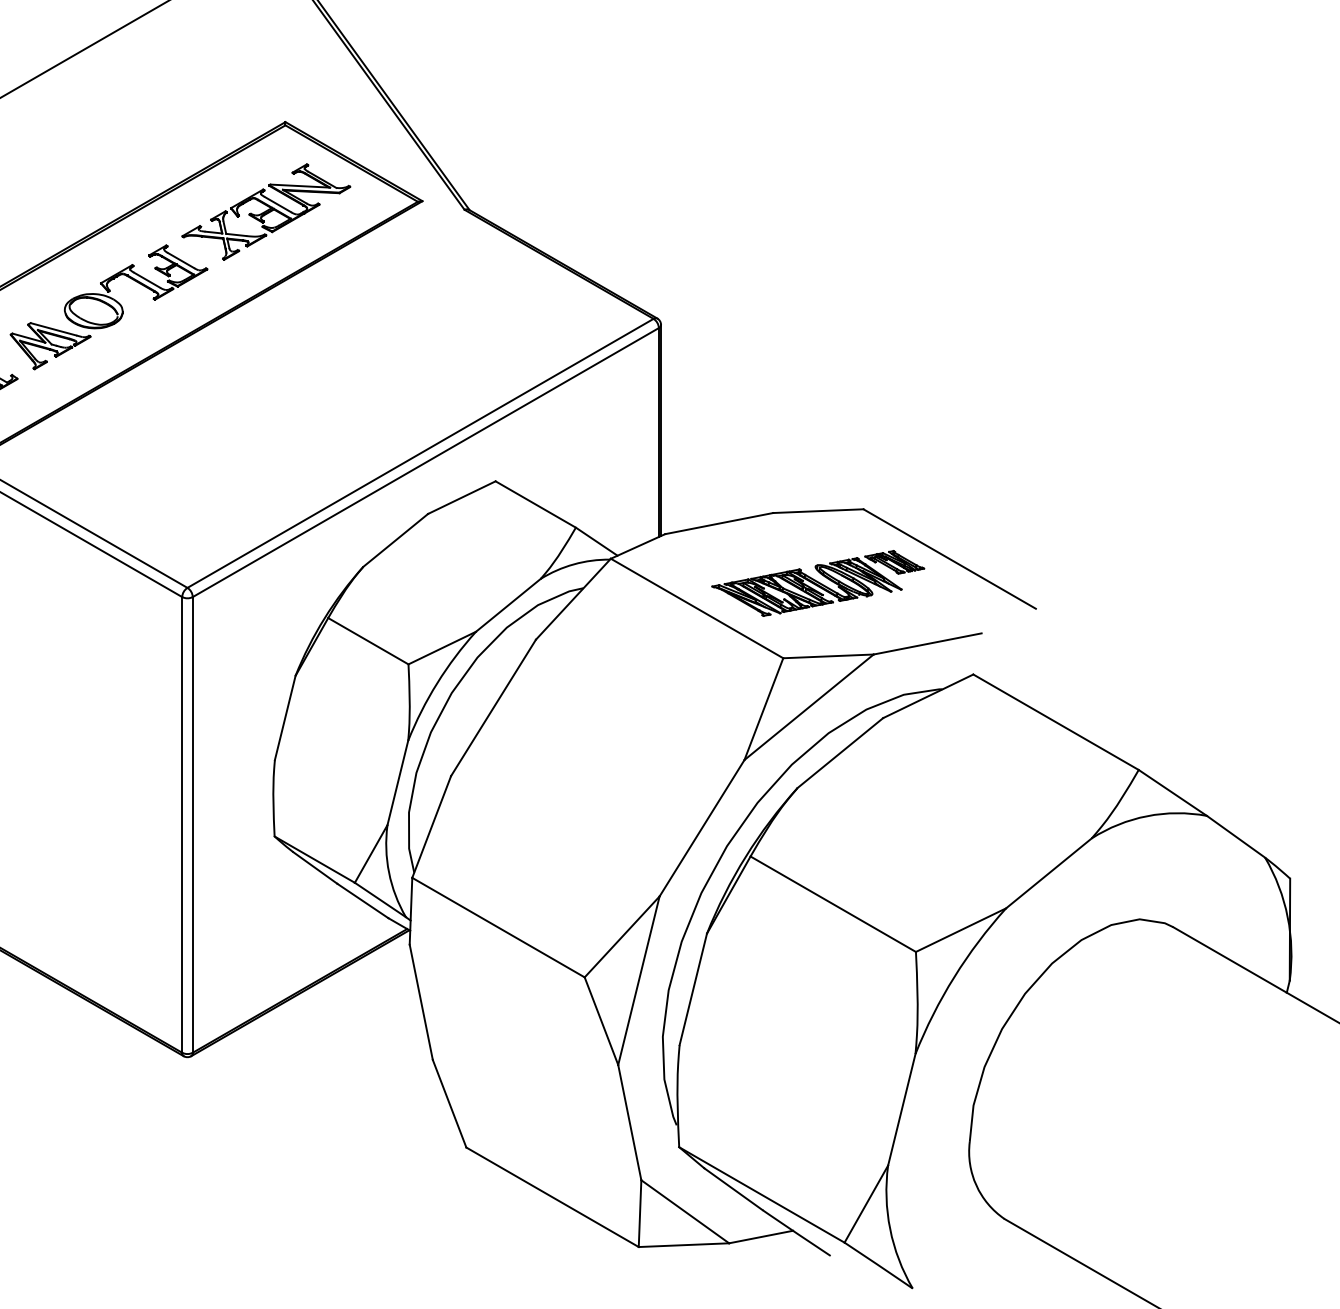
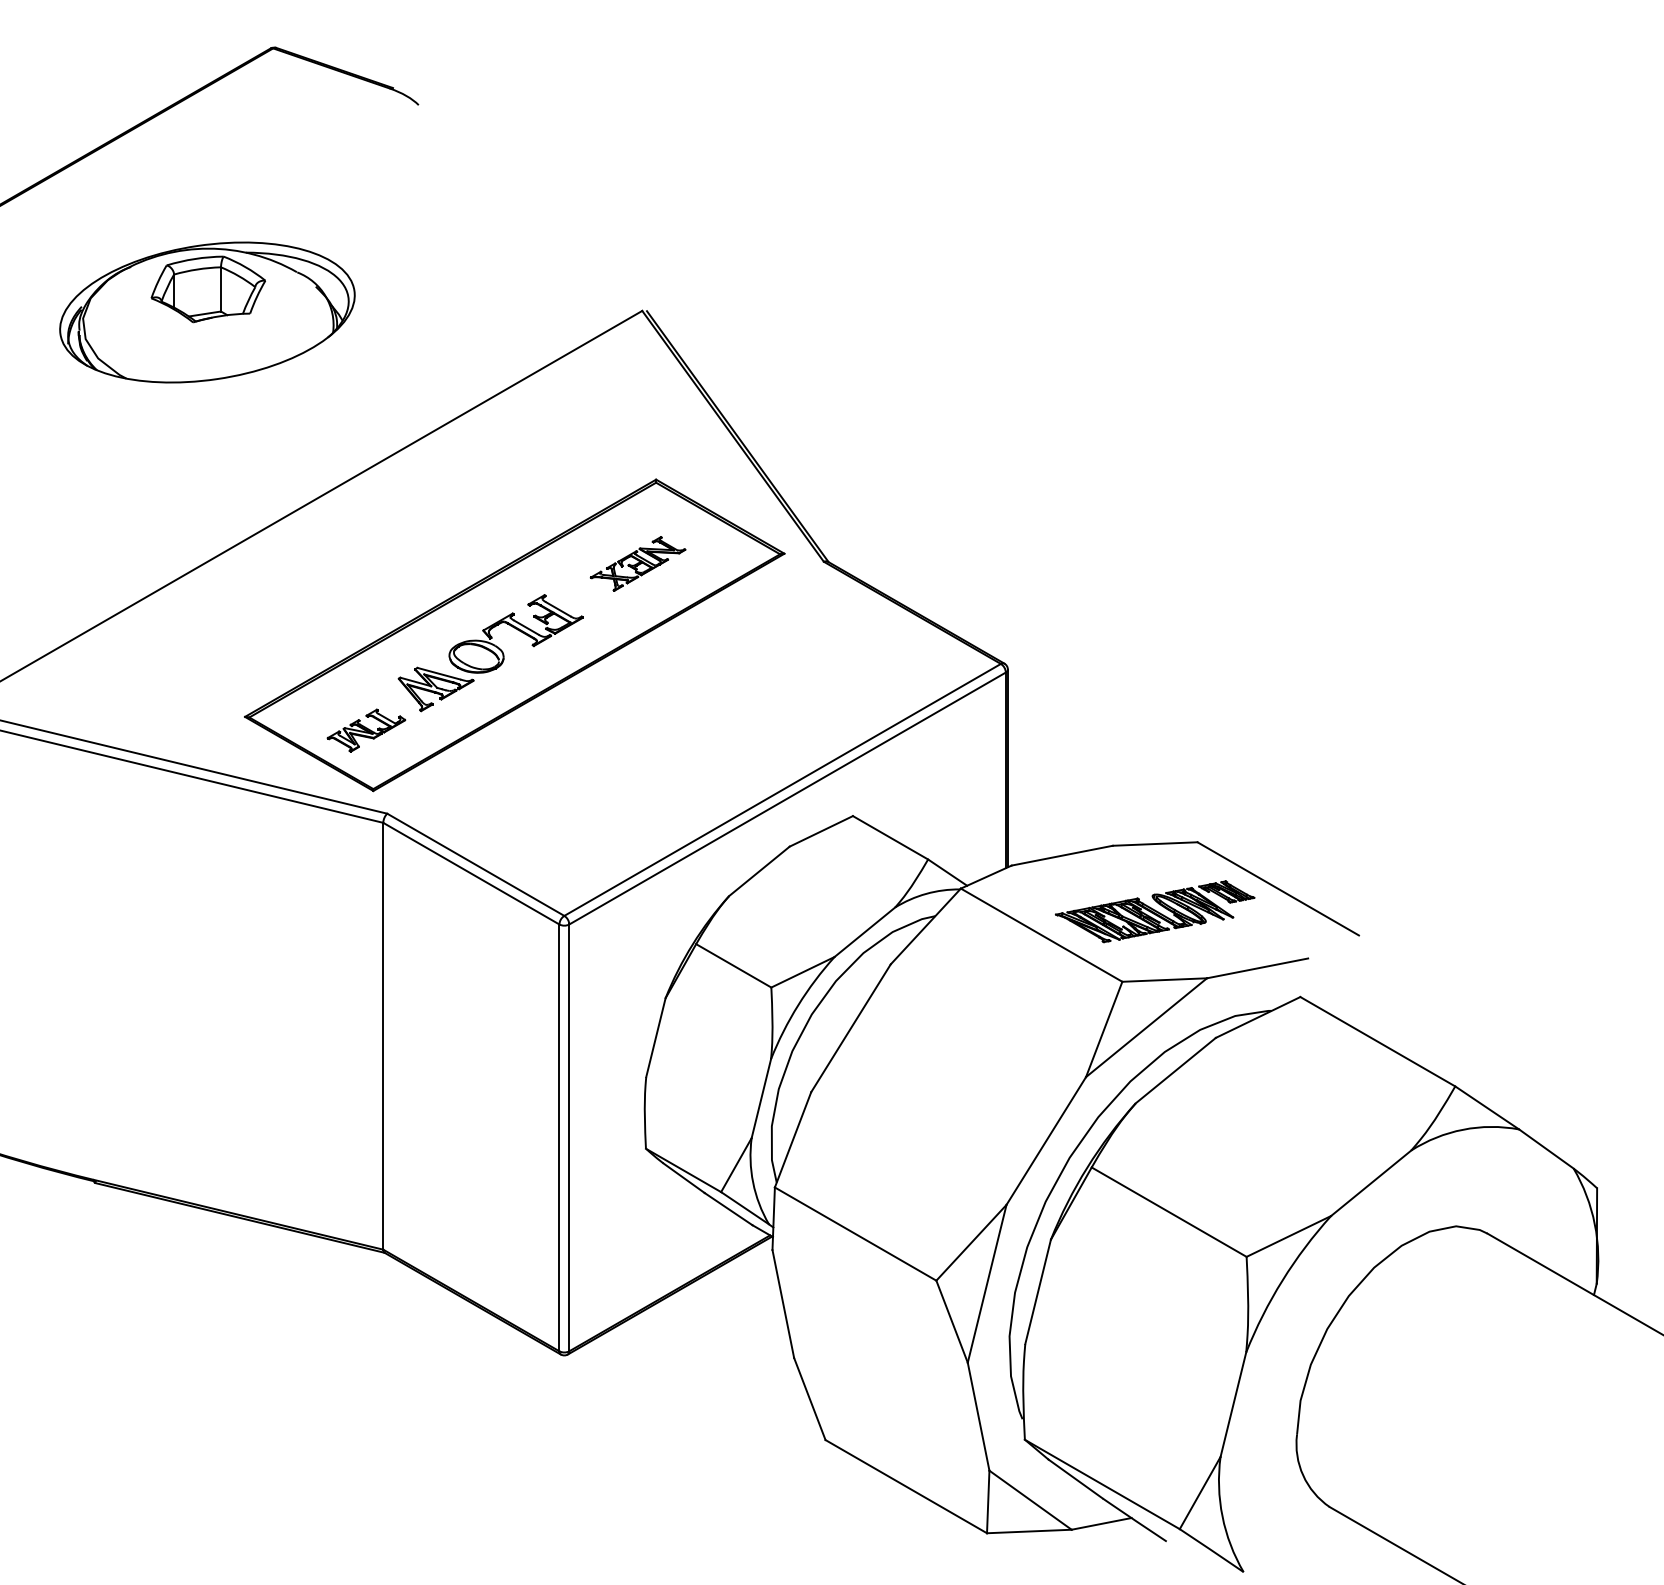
part: (265, 211) -> (637, 563), size x0.6

